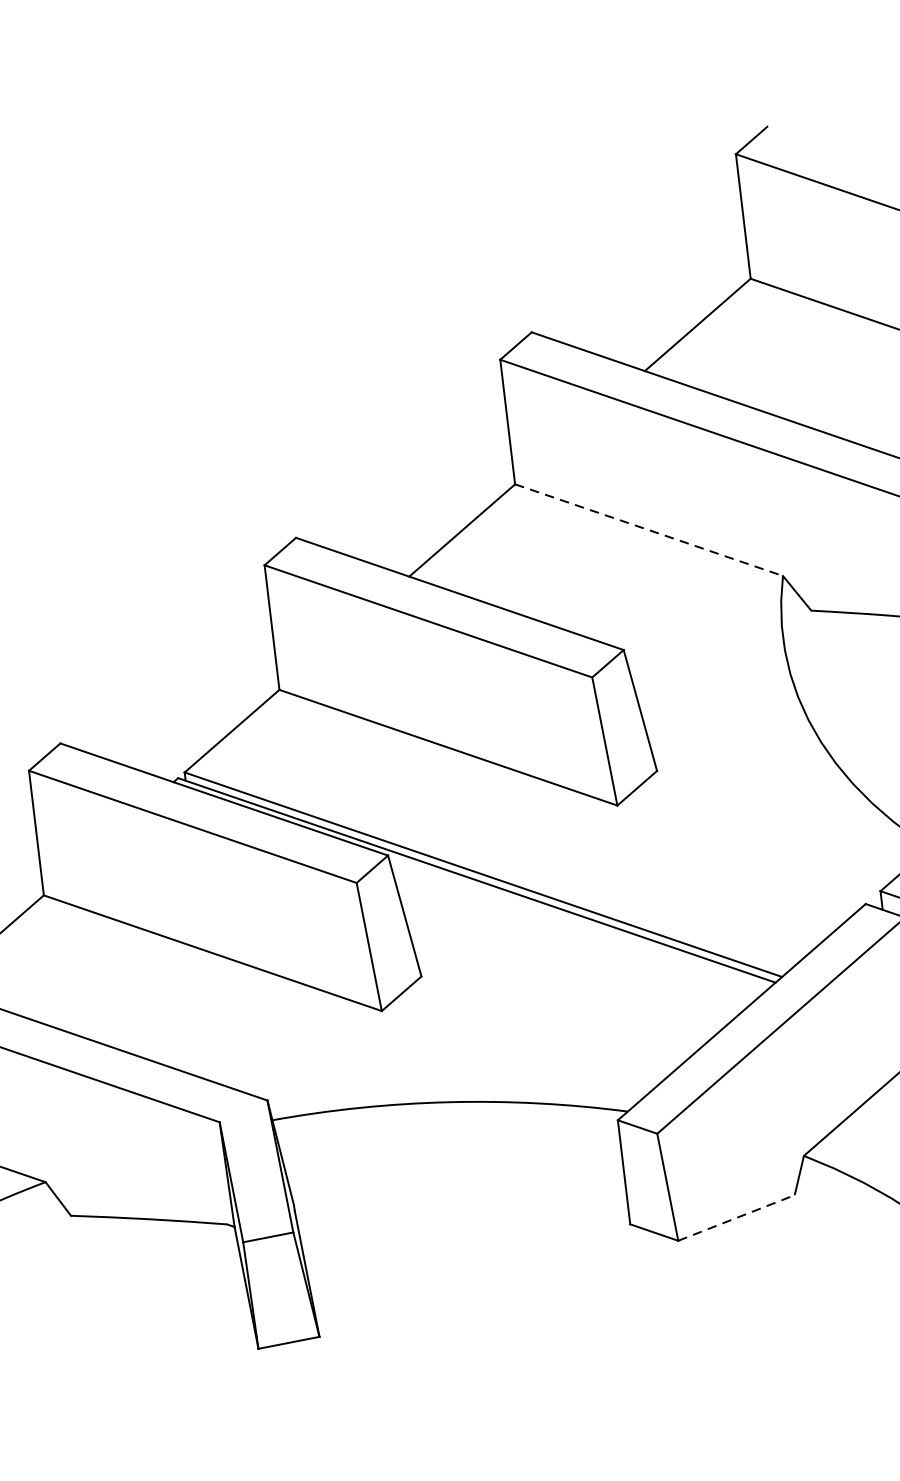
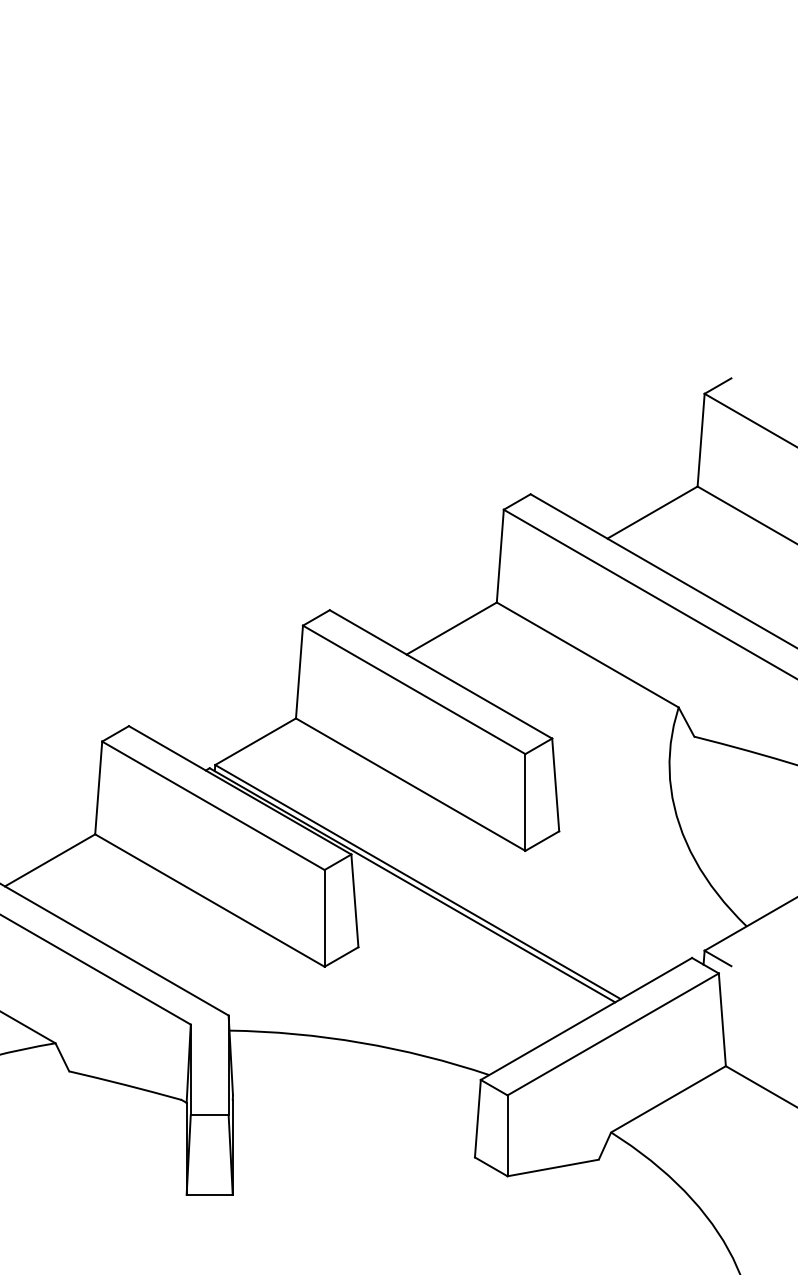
line: (648, 529) -> (587, 654), dashed -> solid
line: (736, 1217) -> (553, 1167), dashed -> solid

